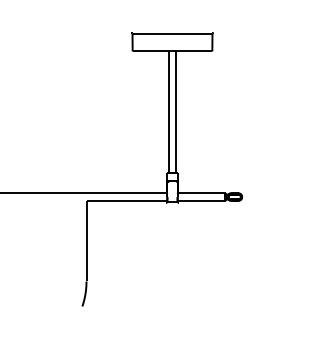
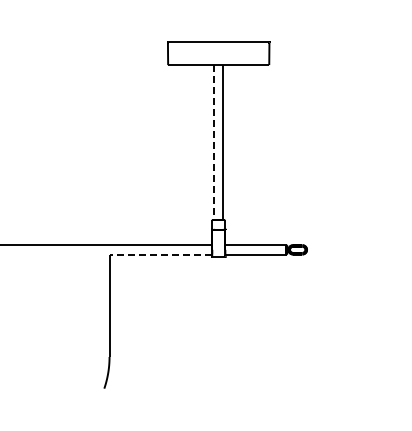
line: (169, 112) -> (214, 142), solid -> dashed
line: (126, 200) -> (160, 254), solid -> dashed

